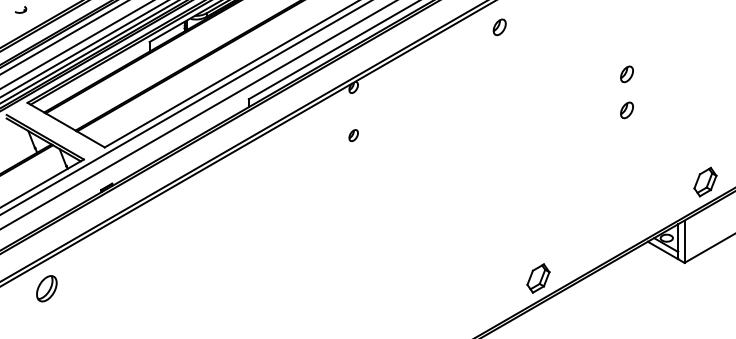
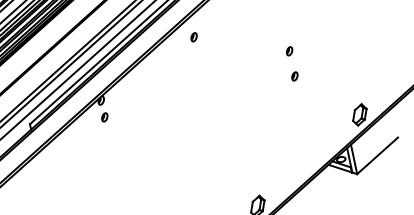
part: (499, 26) -> (193, 36), size x0.71
part: (627, 73) -> (289, 50), size x0.71
part: (627, 110) -> (295, 76), size x0.71
part: (353, 135) -> (104, 117), moved

